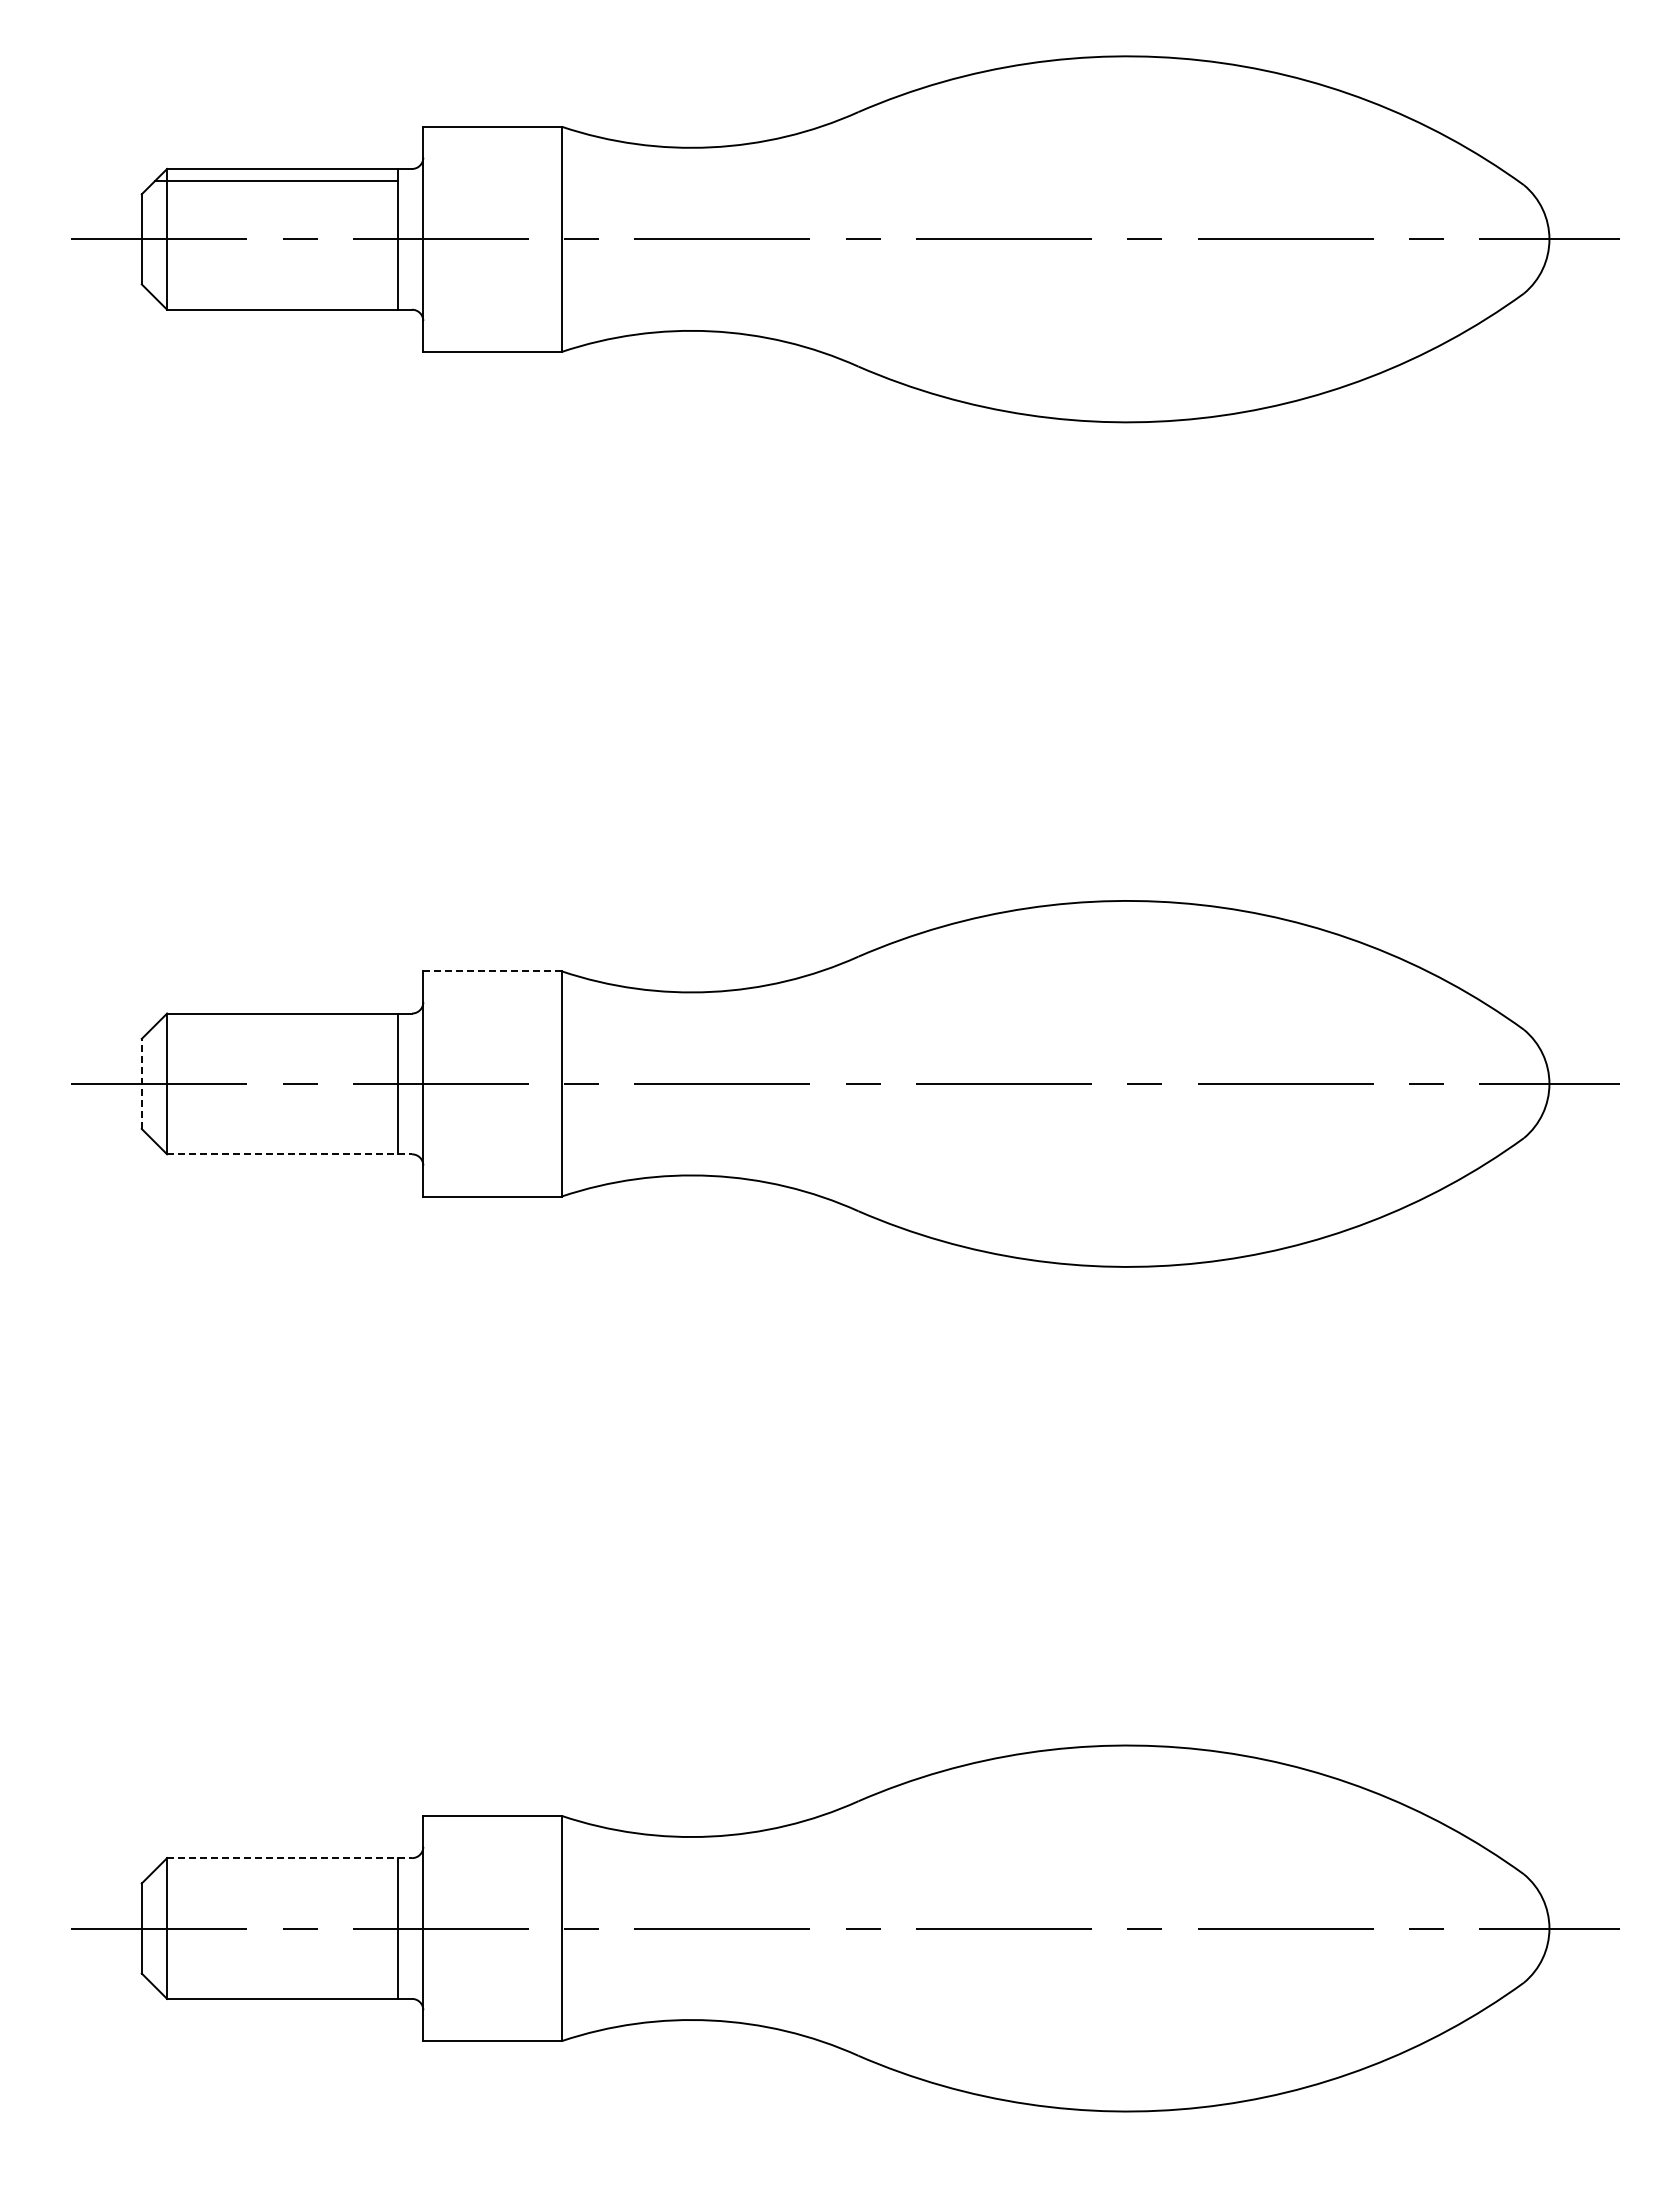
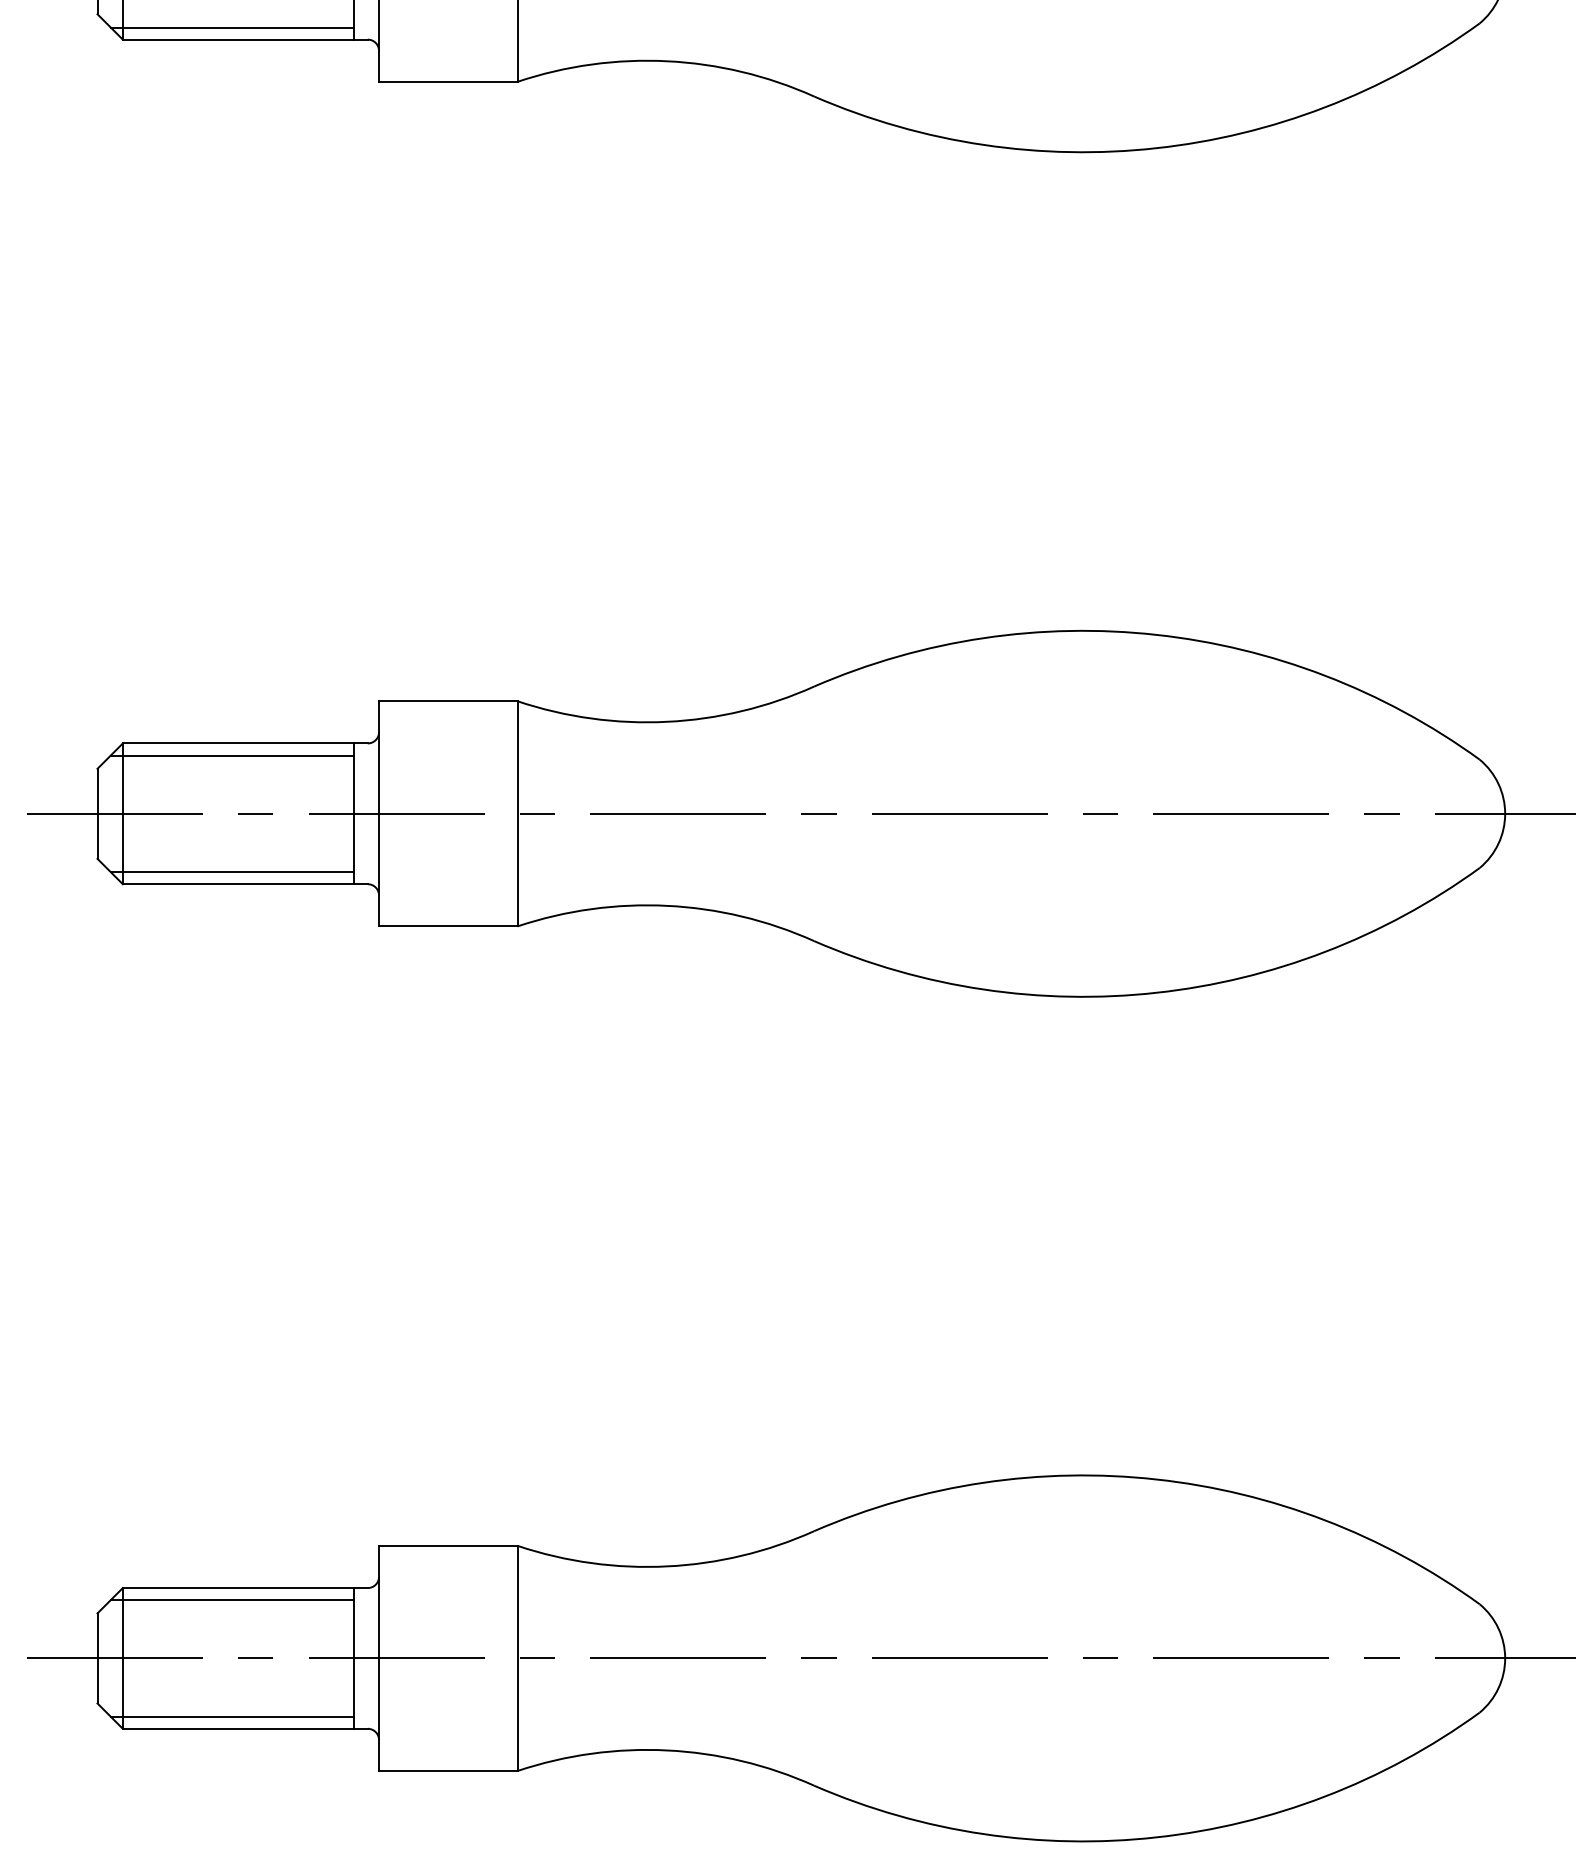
line: (276, 297) -> (232, 27), added
line: (492, 971) -> (448, 701), dashed -> solid
line: (276, 1025) -> (232, 755), added
line: (141, 1083) -> (97, 813), dashed -> solid
line: (276, 1142) -> (232, 872), added
line: (290, 1154) -> (246, 884), dashed -> solid
line: (290, 1858) -> (246, 1588), dashed -> solid
line: (276, 1870) -> (232, 1600), added
line: (276, 1986) -> (232, 1716), added

